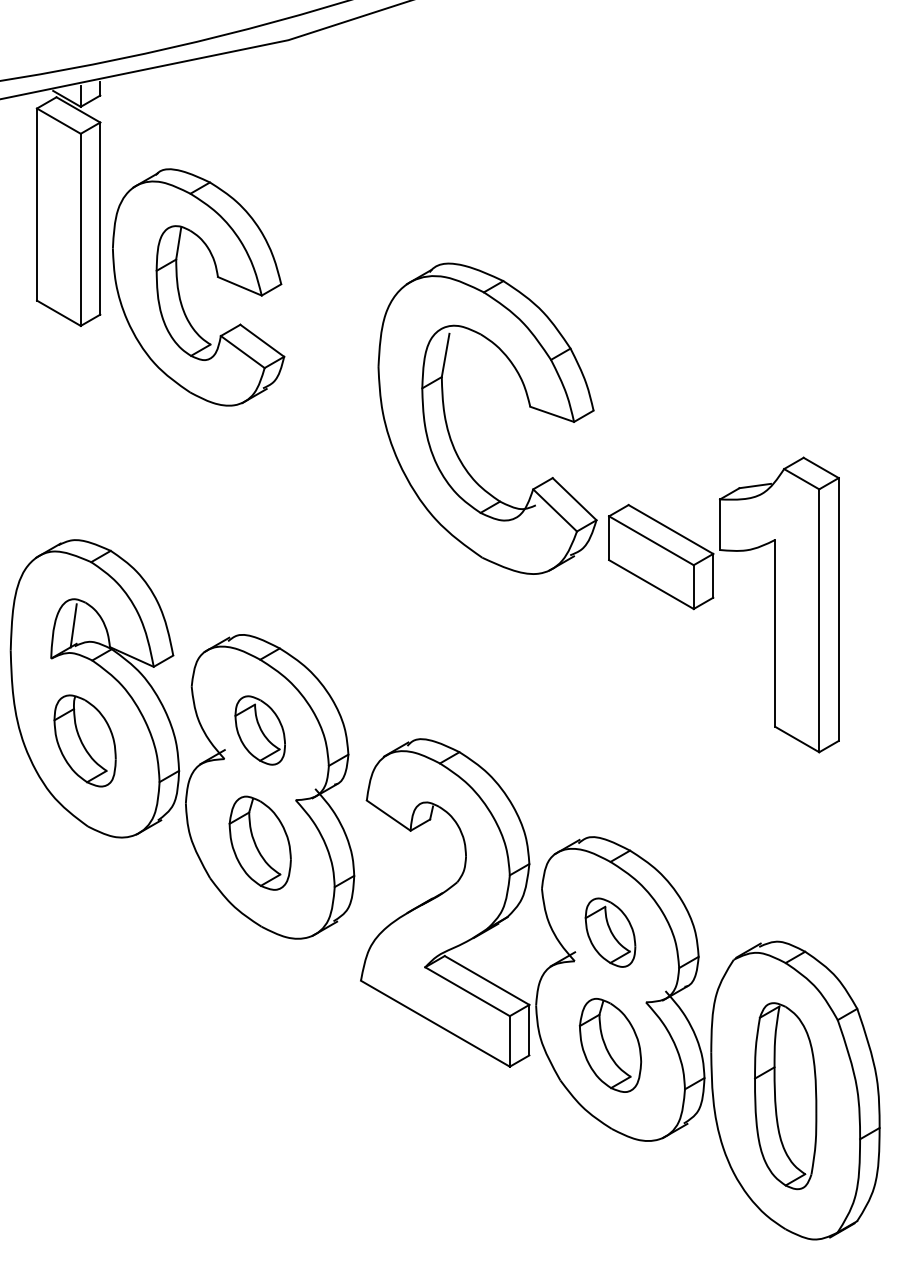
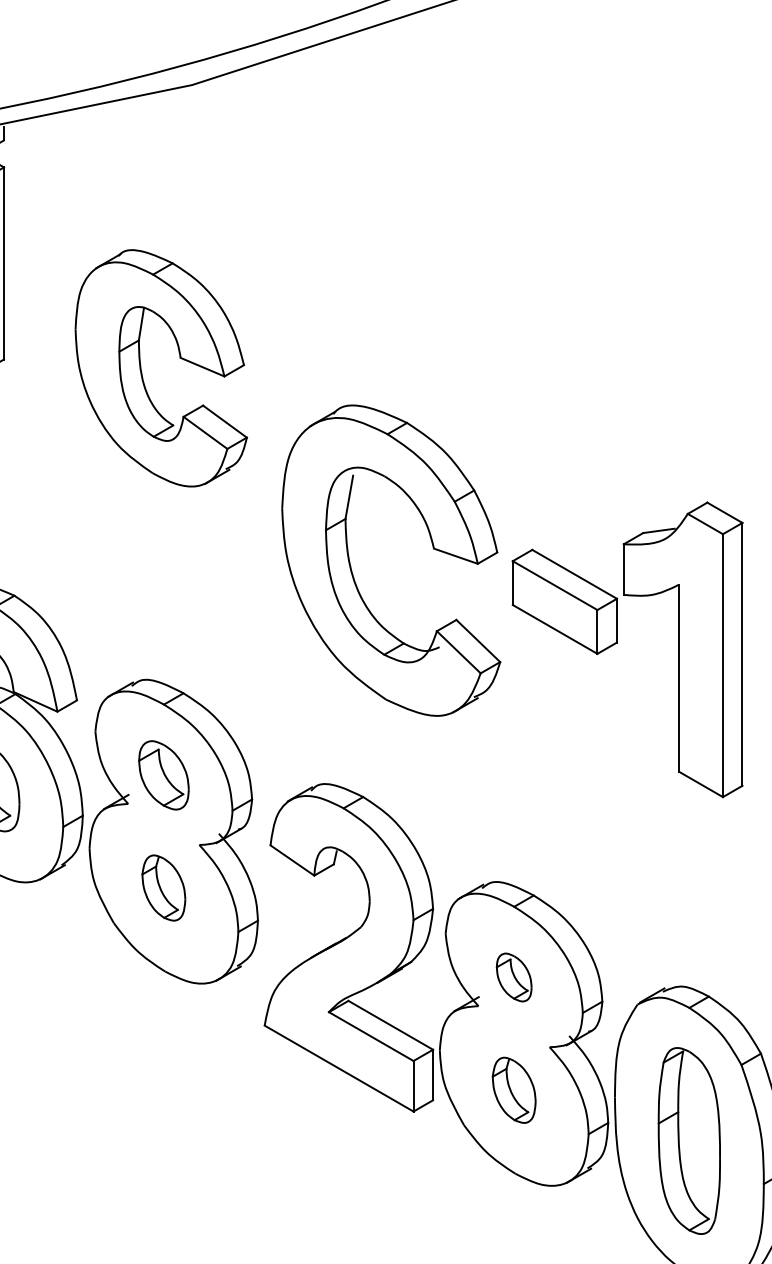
part: (179, 289) -> (142, 370), moved
part: (448, 427) -> (352, 569), moved
part: (259, 842) -> (163, 887), size x0.7
part: (610, 932) -> (514, 977), size x0.7
part: (610, 1045) -> (514, 1090), size x0.7

